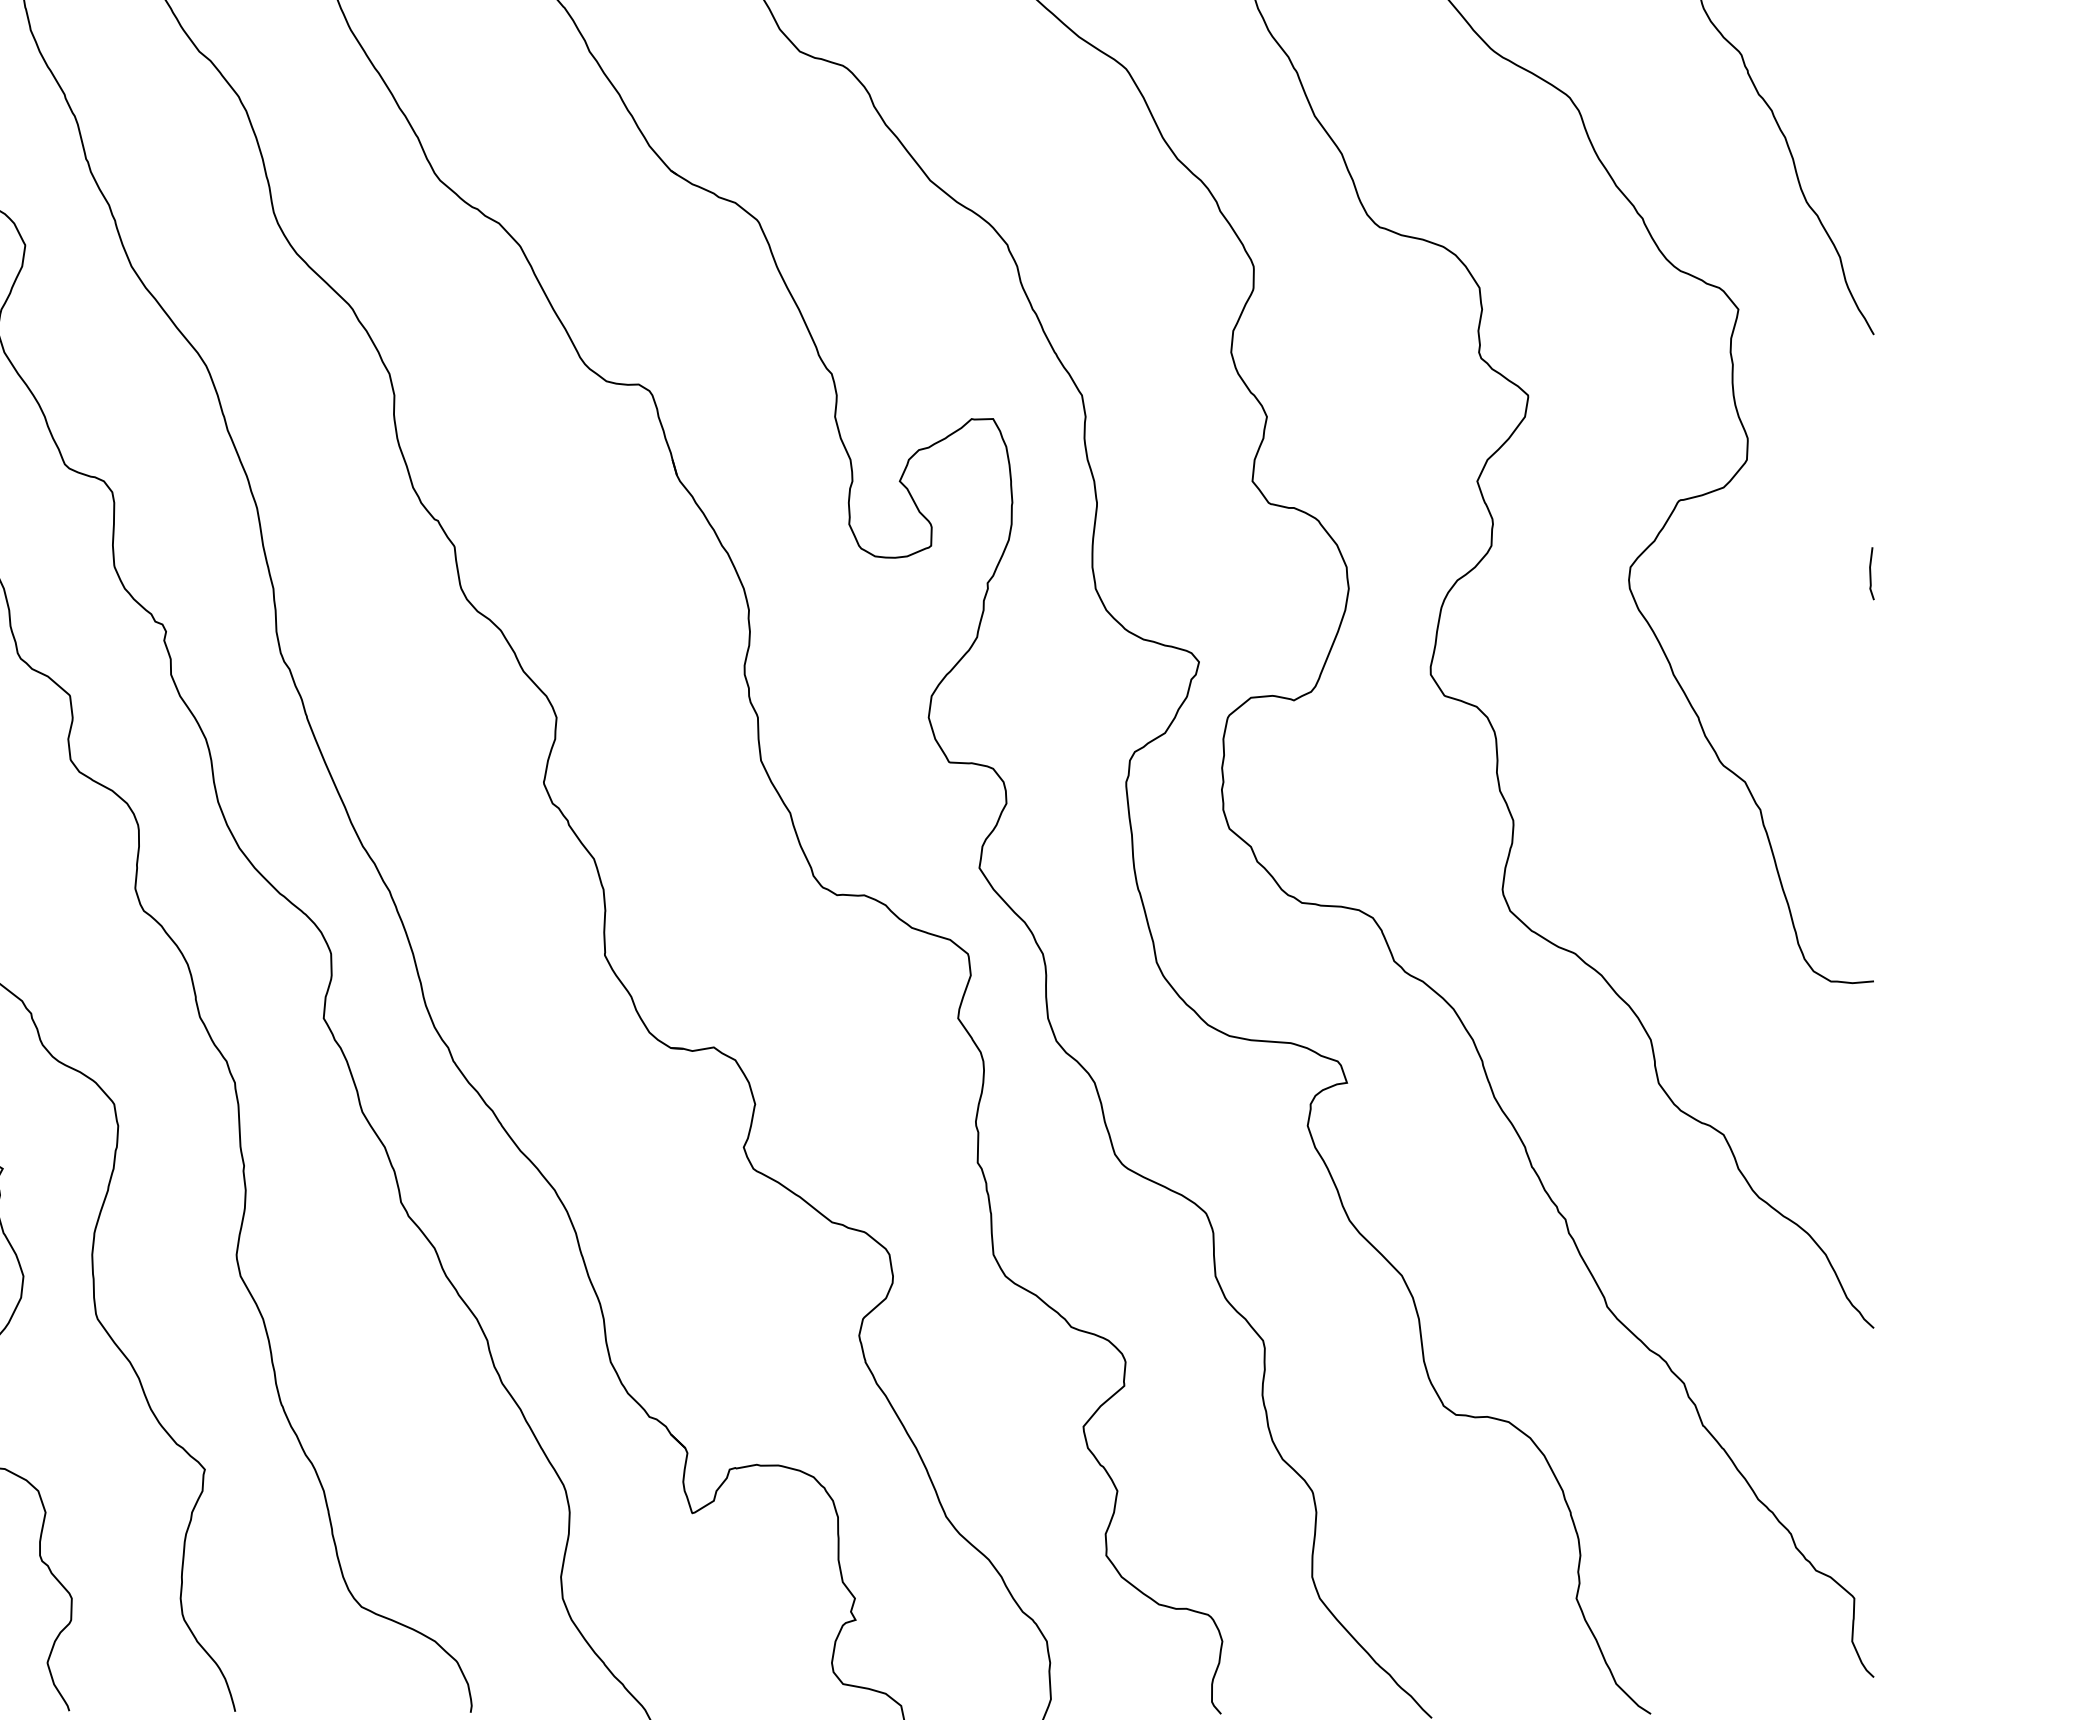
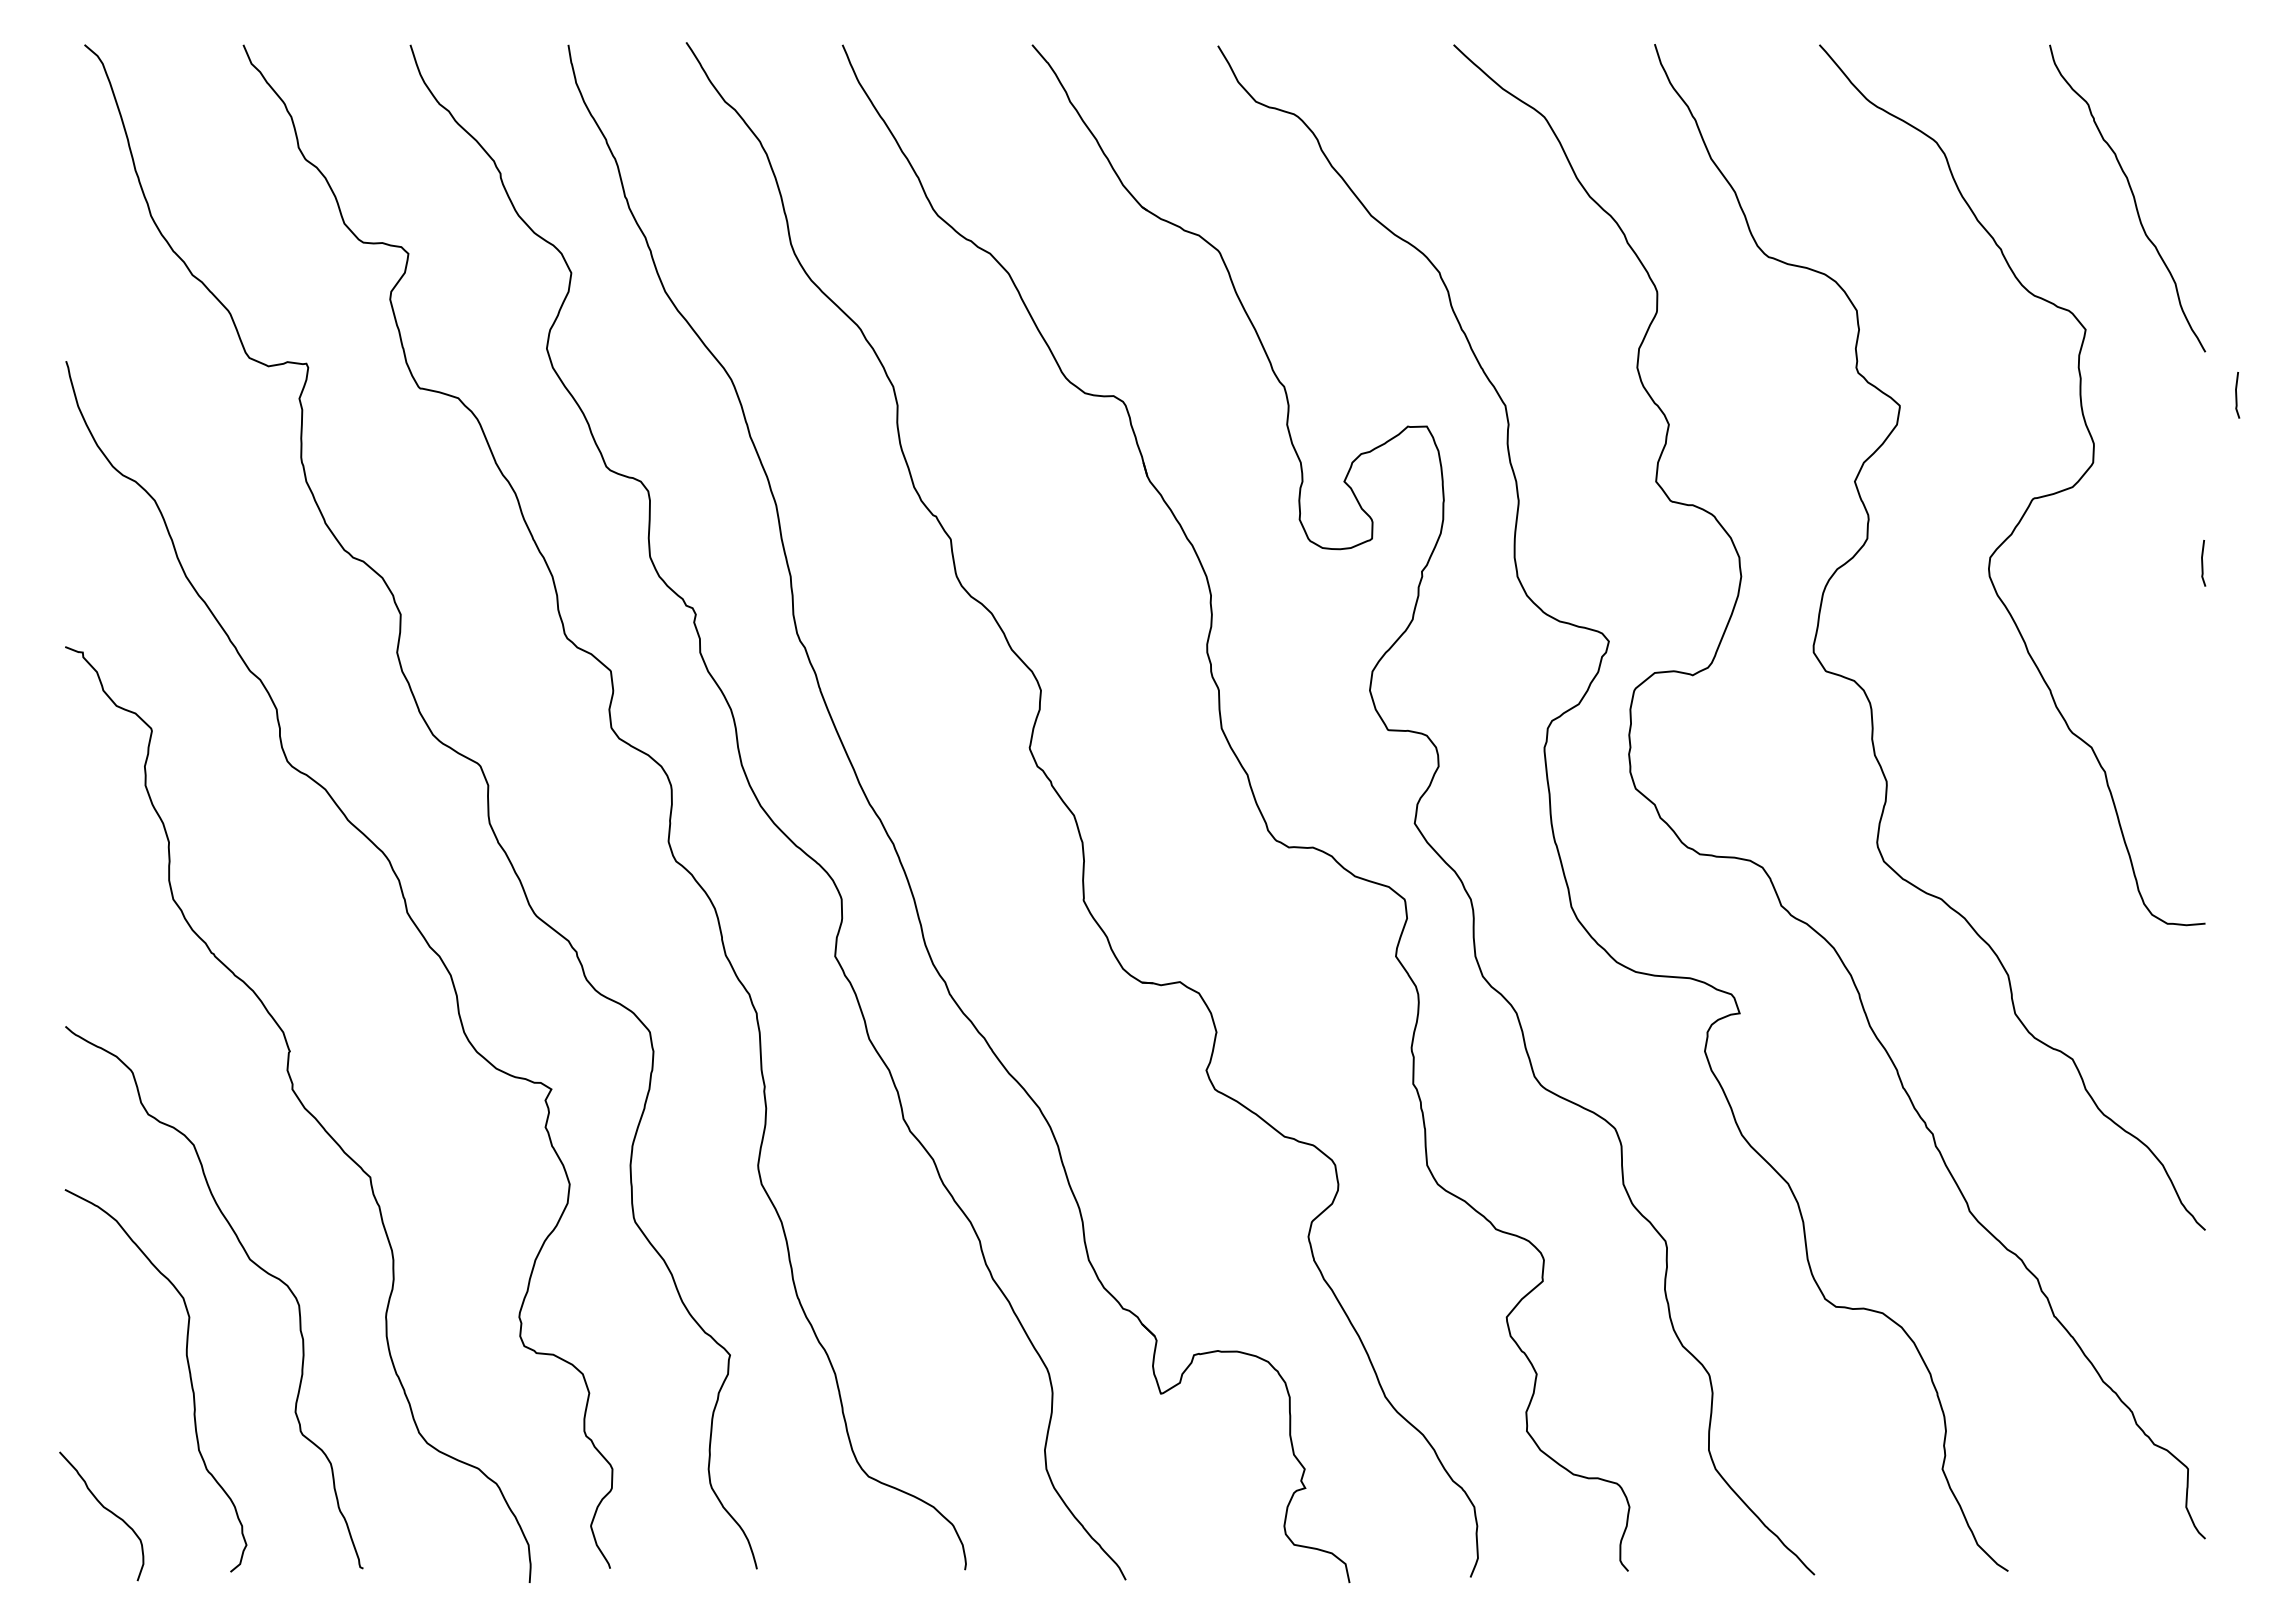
line: (1910, 383) -> (2237, 395), added

